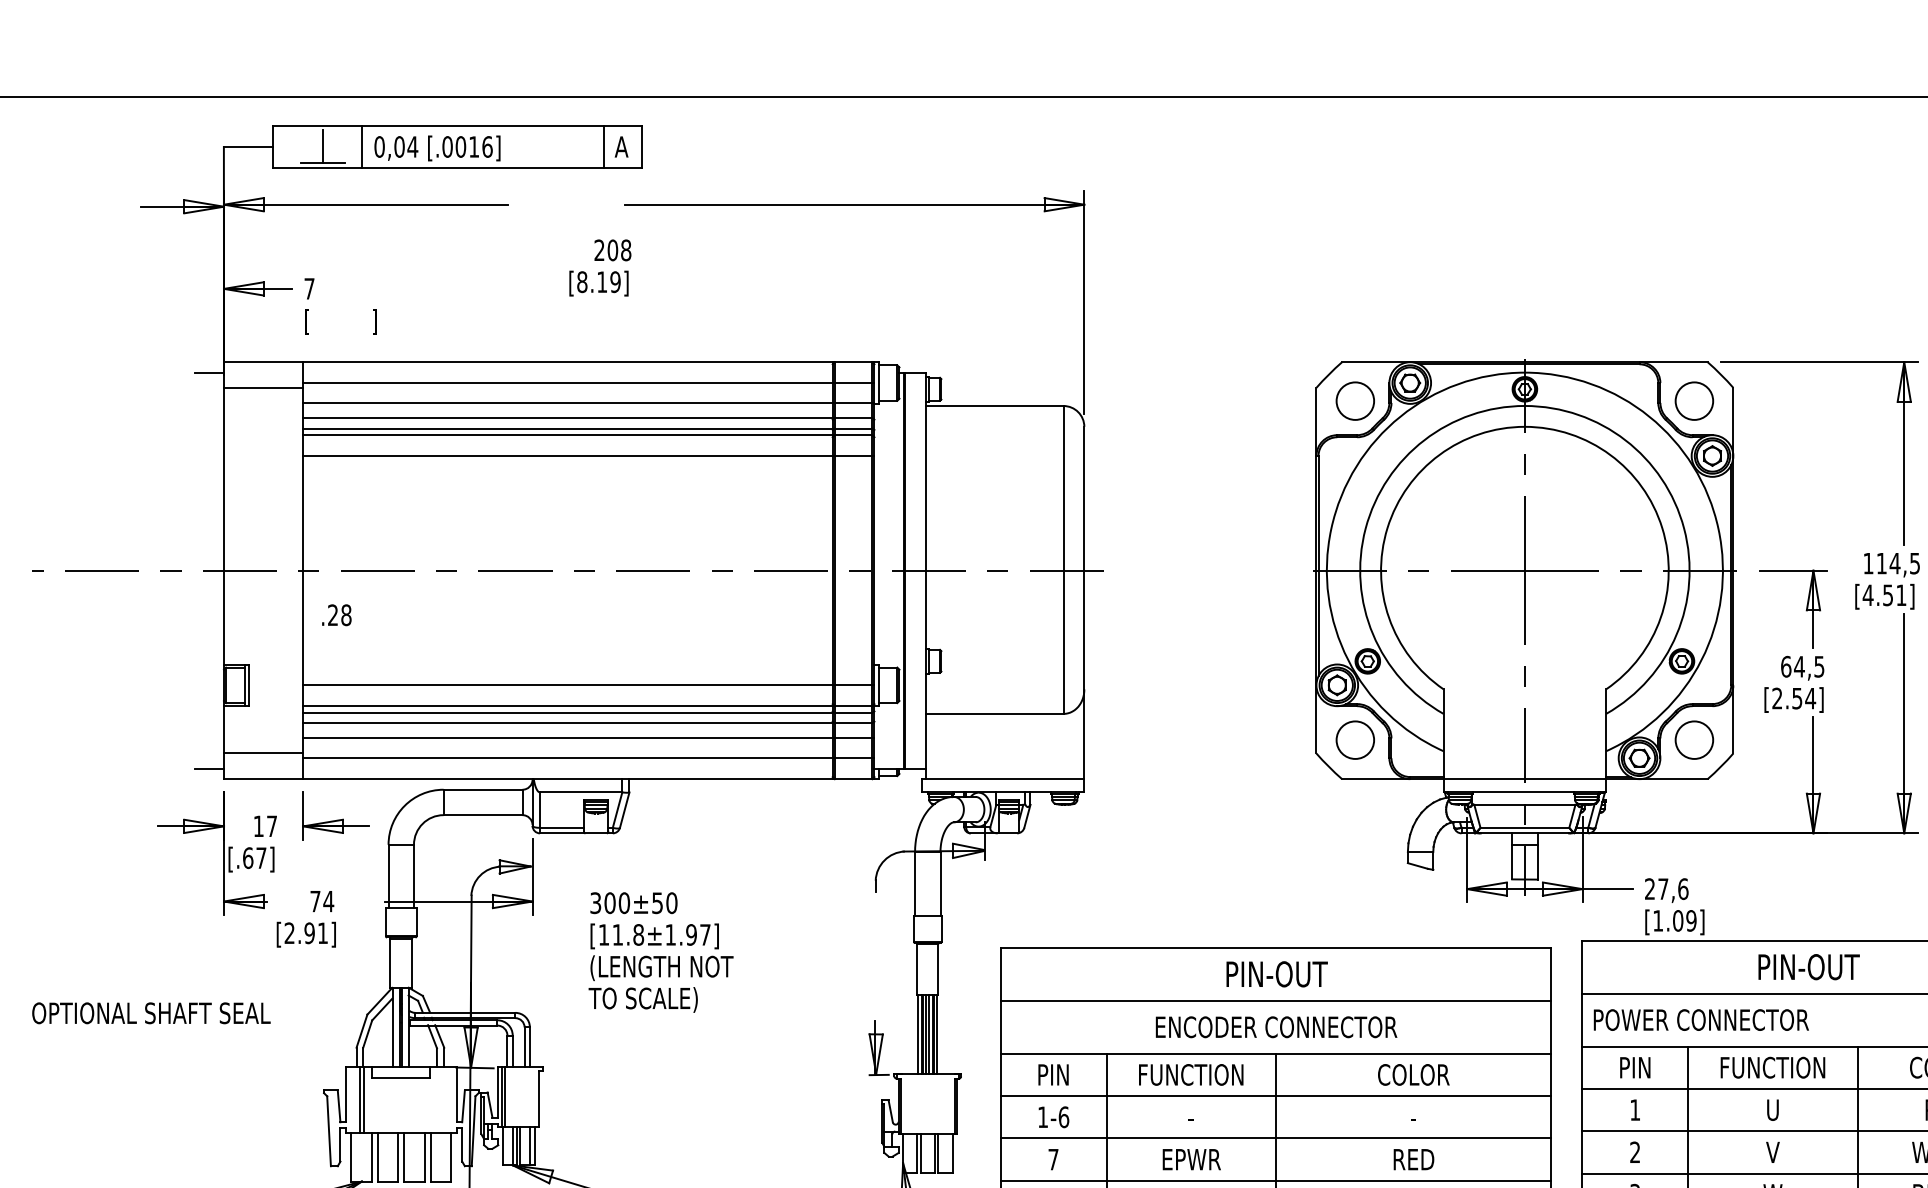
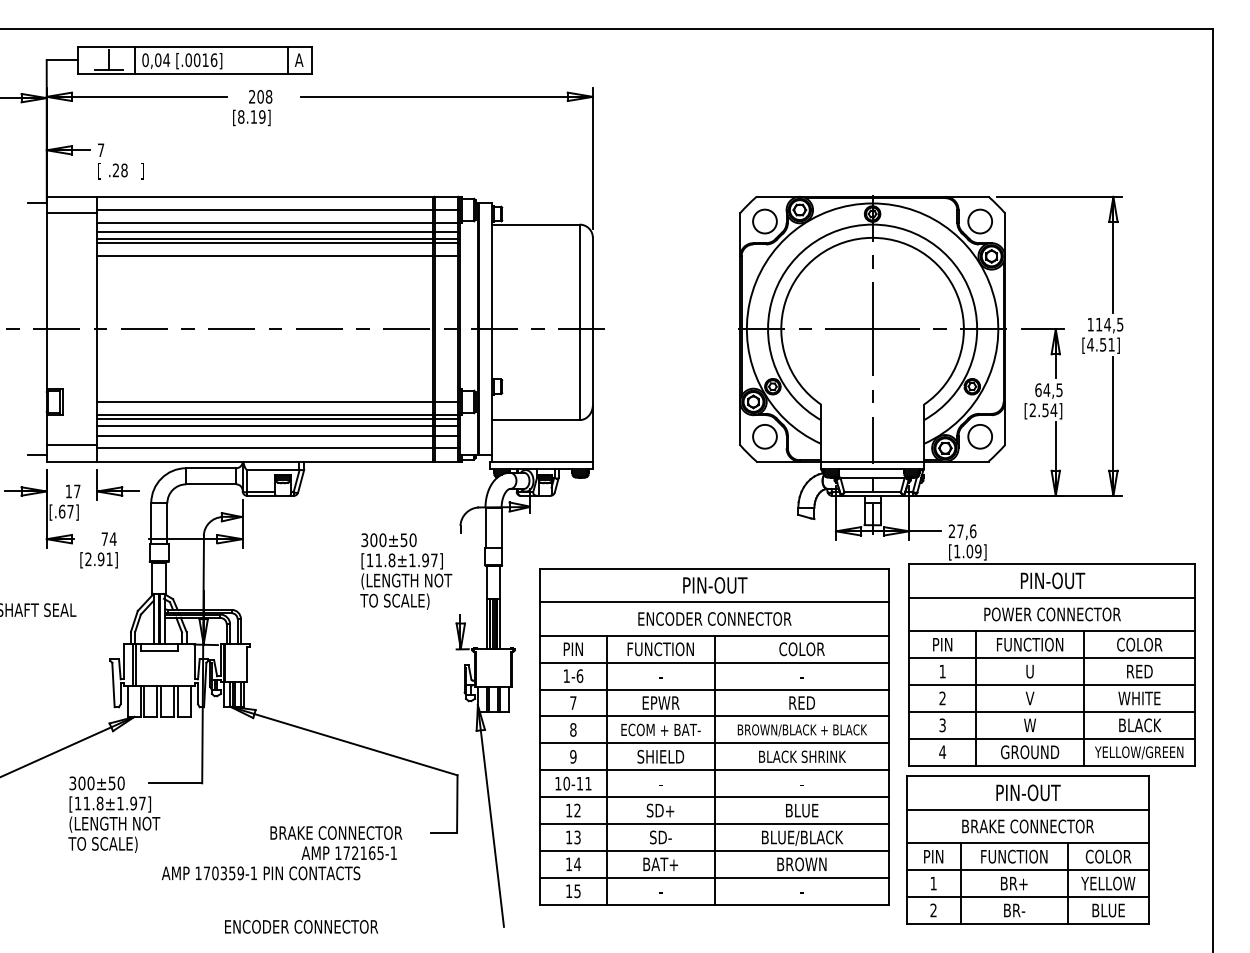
text: (600, 268) -> (252, 108), moved
text: (336, 615) -> (118, 170), moved
text: (661, 952) -> (406, 571), moved
text: (1701, 1020) -> (1052, 614), moved

